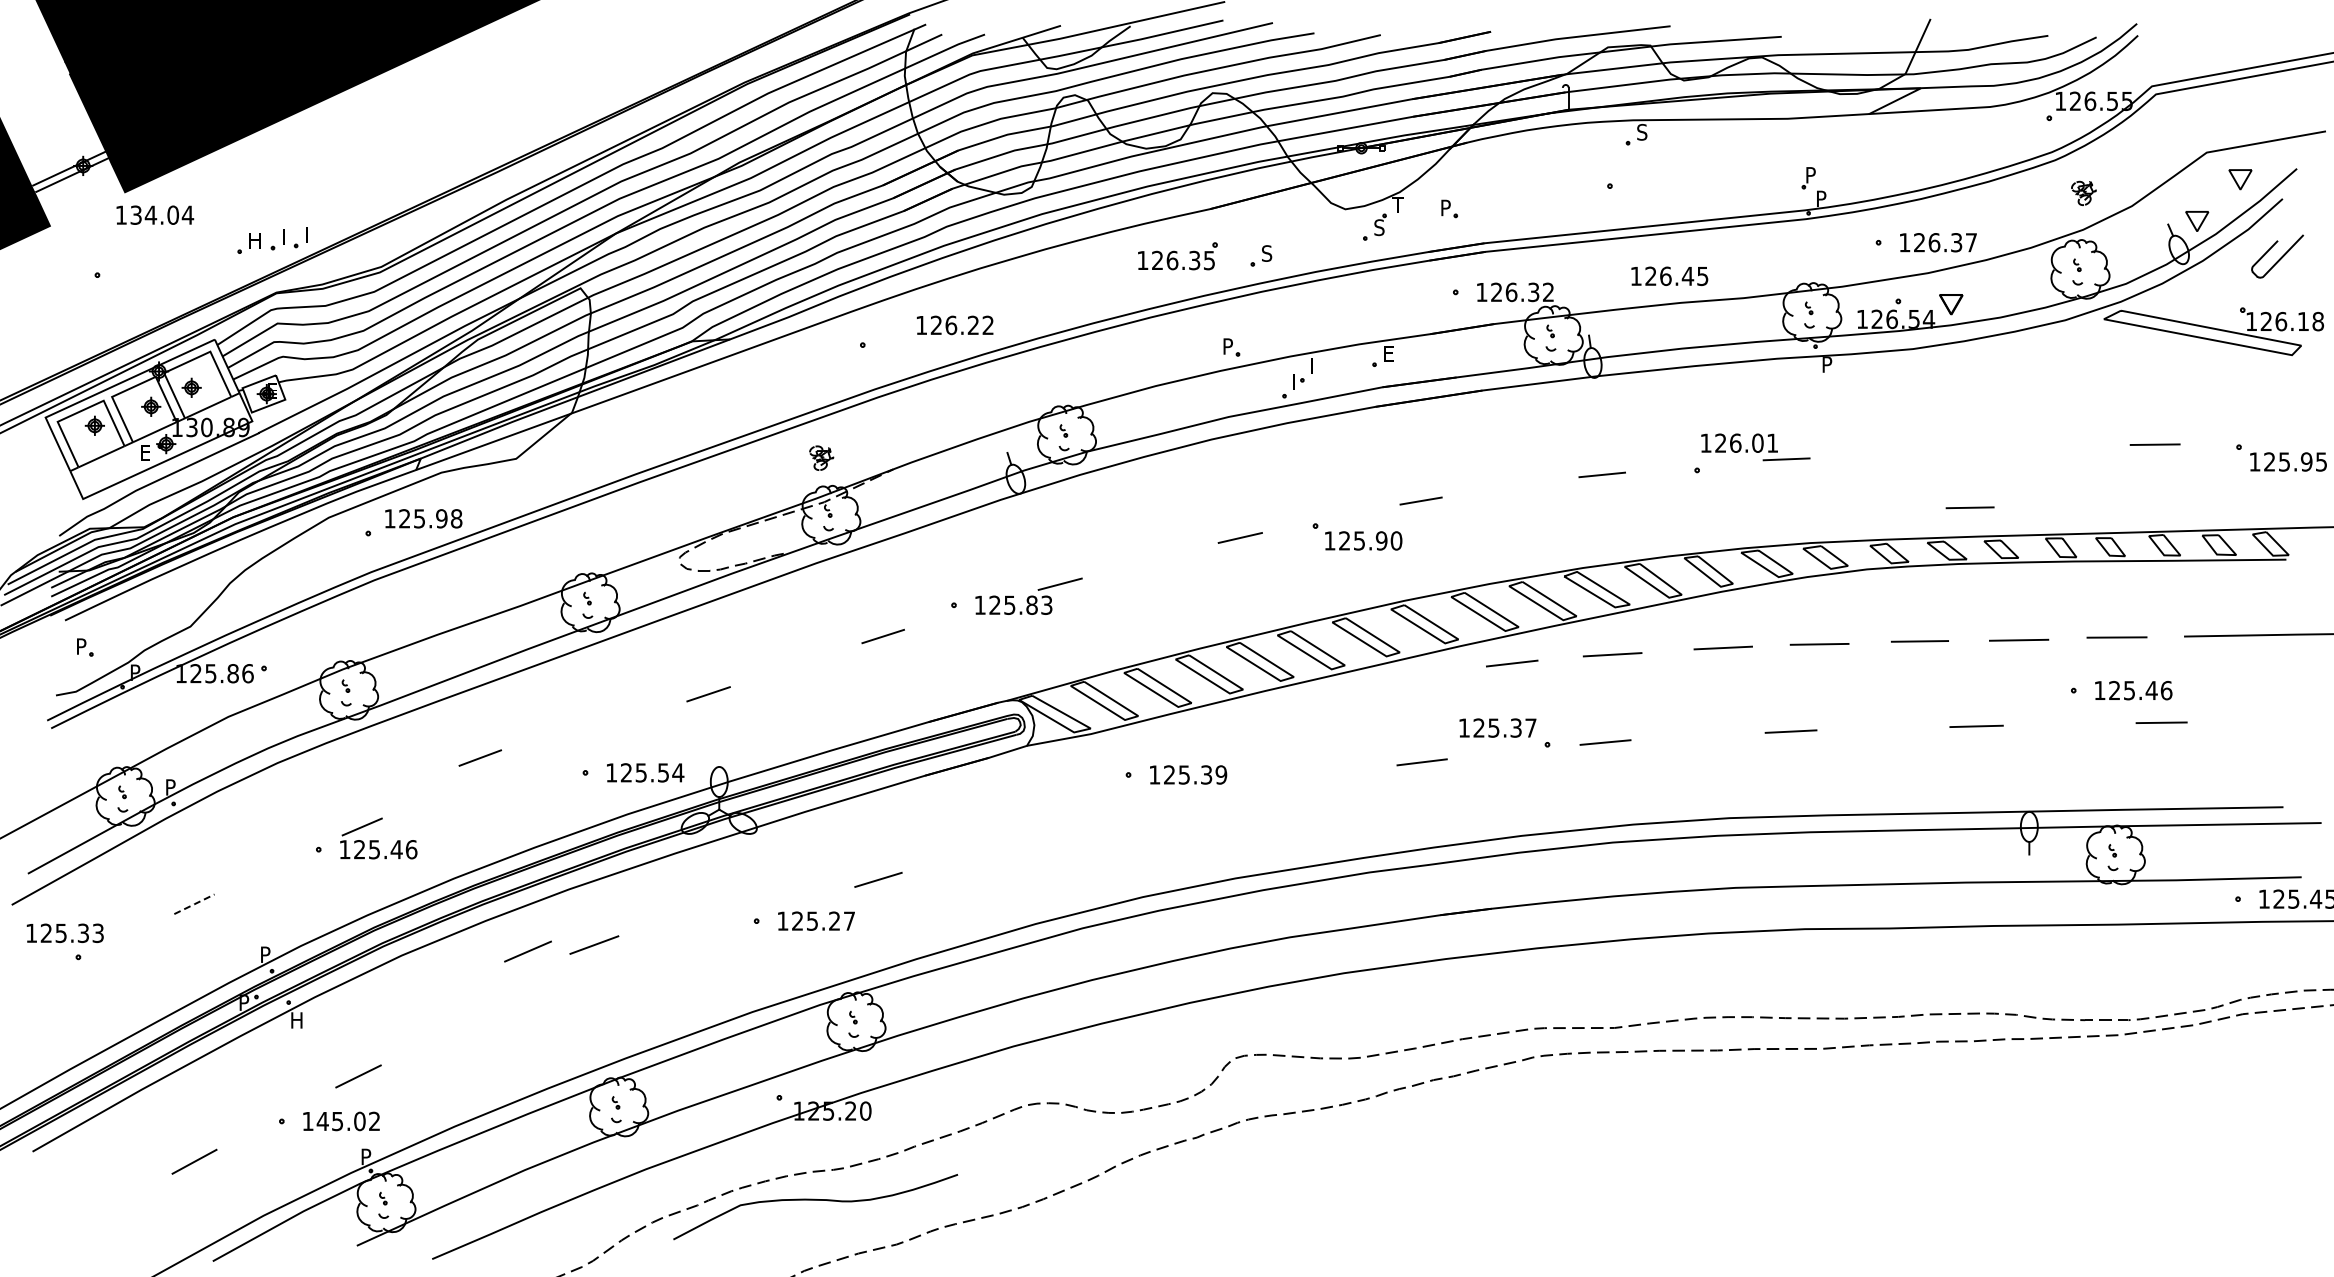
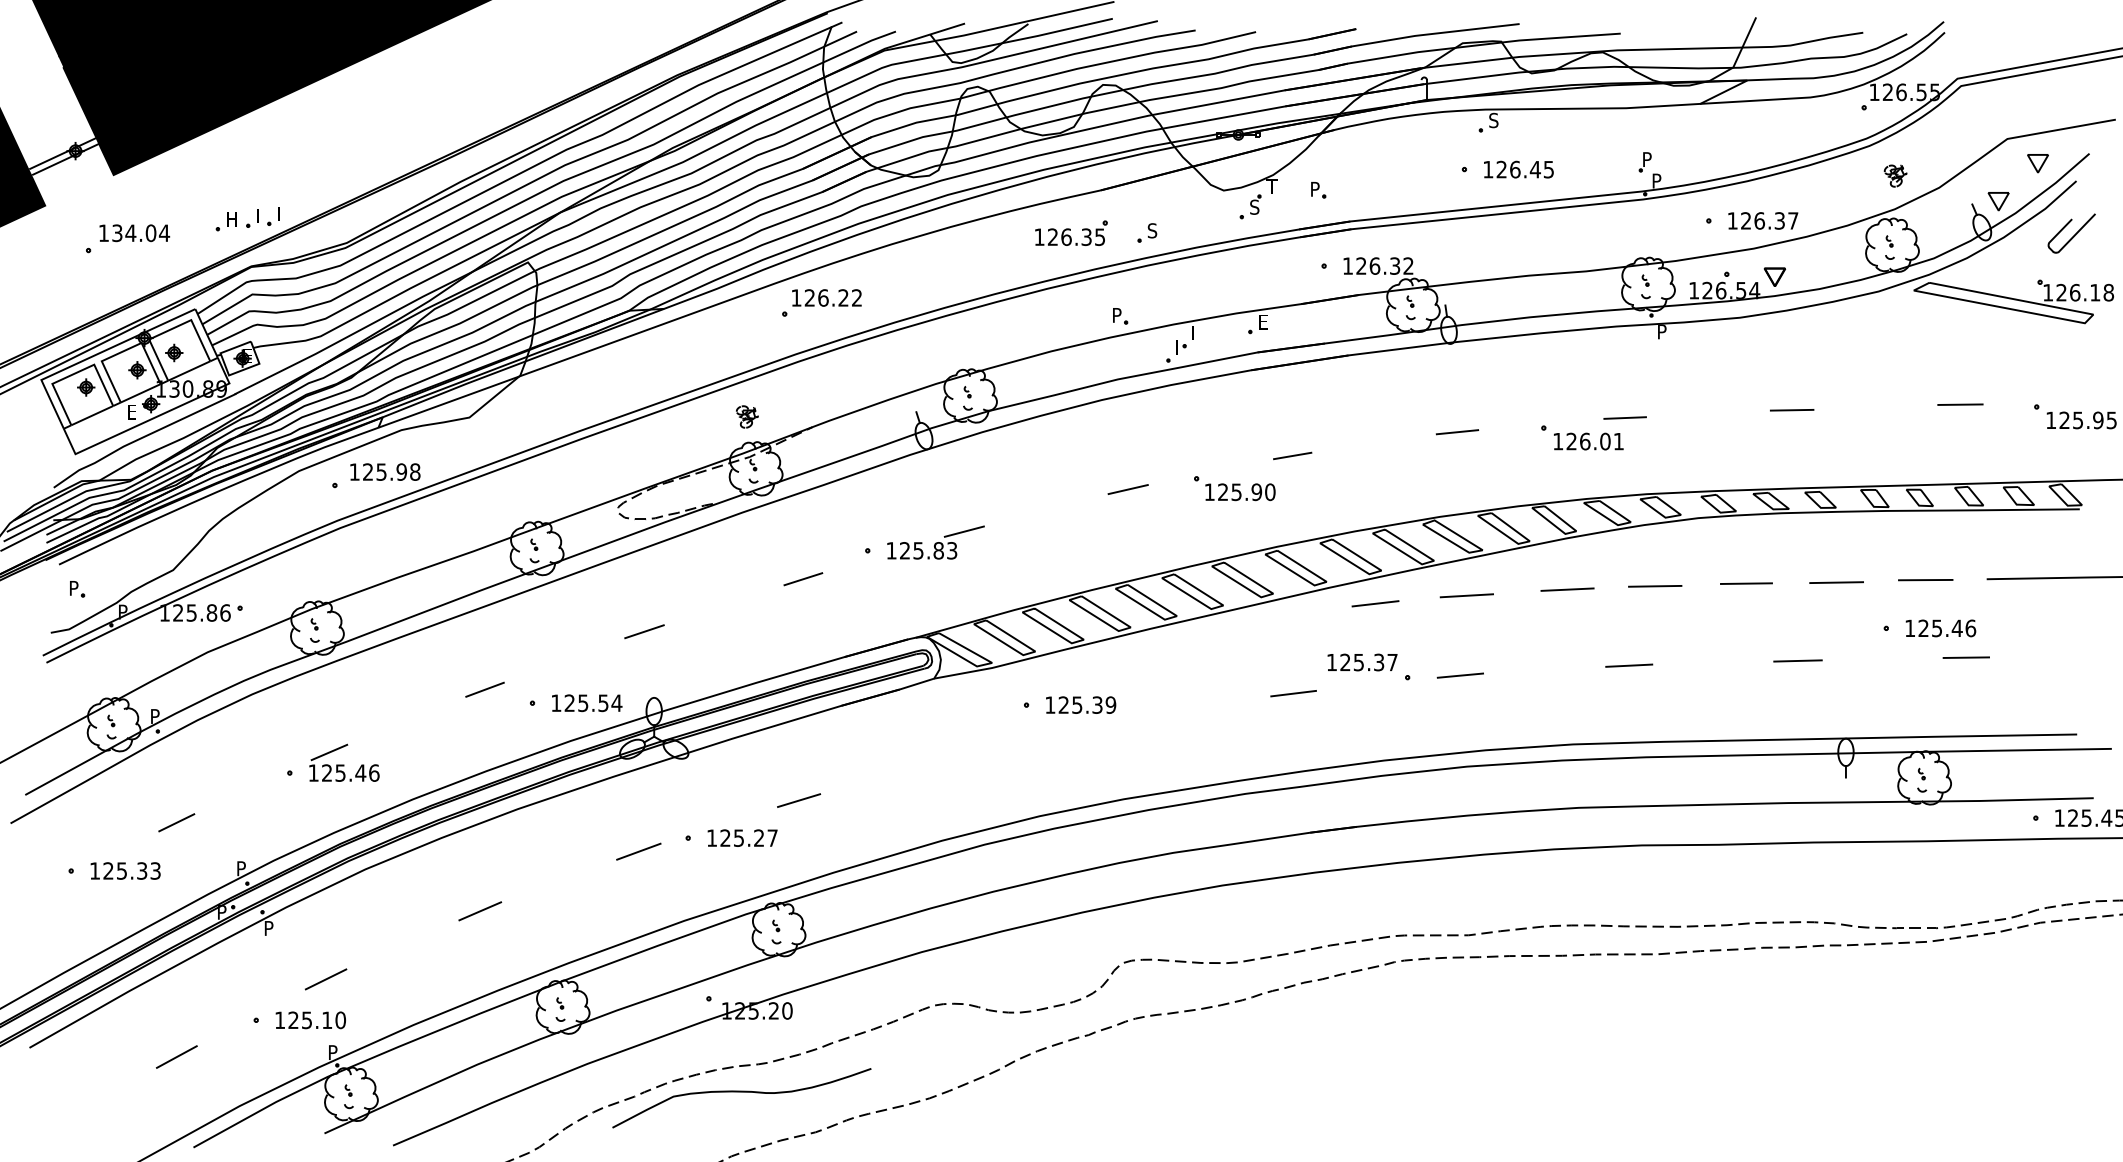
text: (155, 214) -> (134, 232), moved
text: (1669, 275) -> (1518, 168), moved
text: (955, 325) -> (827, 298), moved
text: (1739, 442) -> (1588, 440), moved
line: (1969, 507) -> (1791, 409), moved
line: (479, 757) -> (484, 689), moved
line: (194, 904) -> (176, 822), dashed -> solid
text: (64, 932) -> (124, 870), moved
line: (594, 944) -> (638, 851), moved
line: (527, 951) -> (479, 911), moved
text: (297, 1020) -> (270, 928), H -> P
text: (348, 1121) -> (316, 1020), 145.02 -> 125.10

